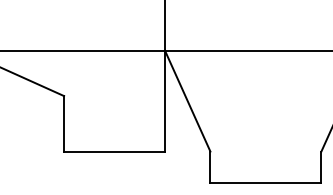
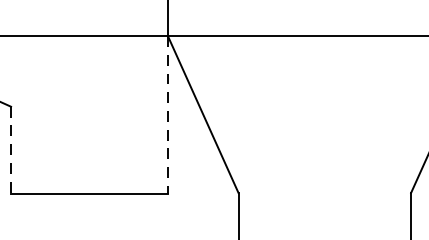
line: (165, 101) -> (168, 115), solid -> dashed
line: (64, 124) -> (11, 150), solid -> dashed

